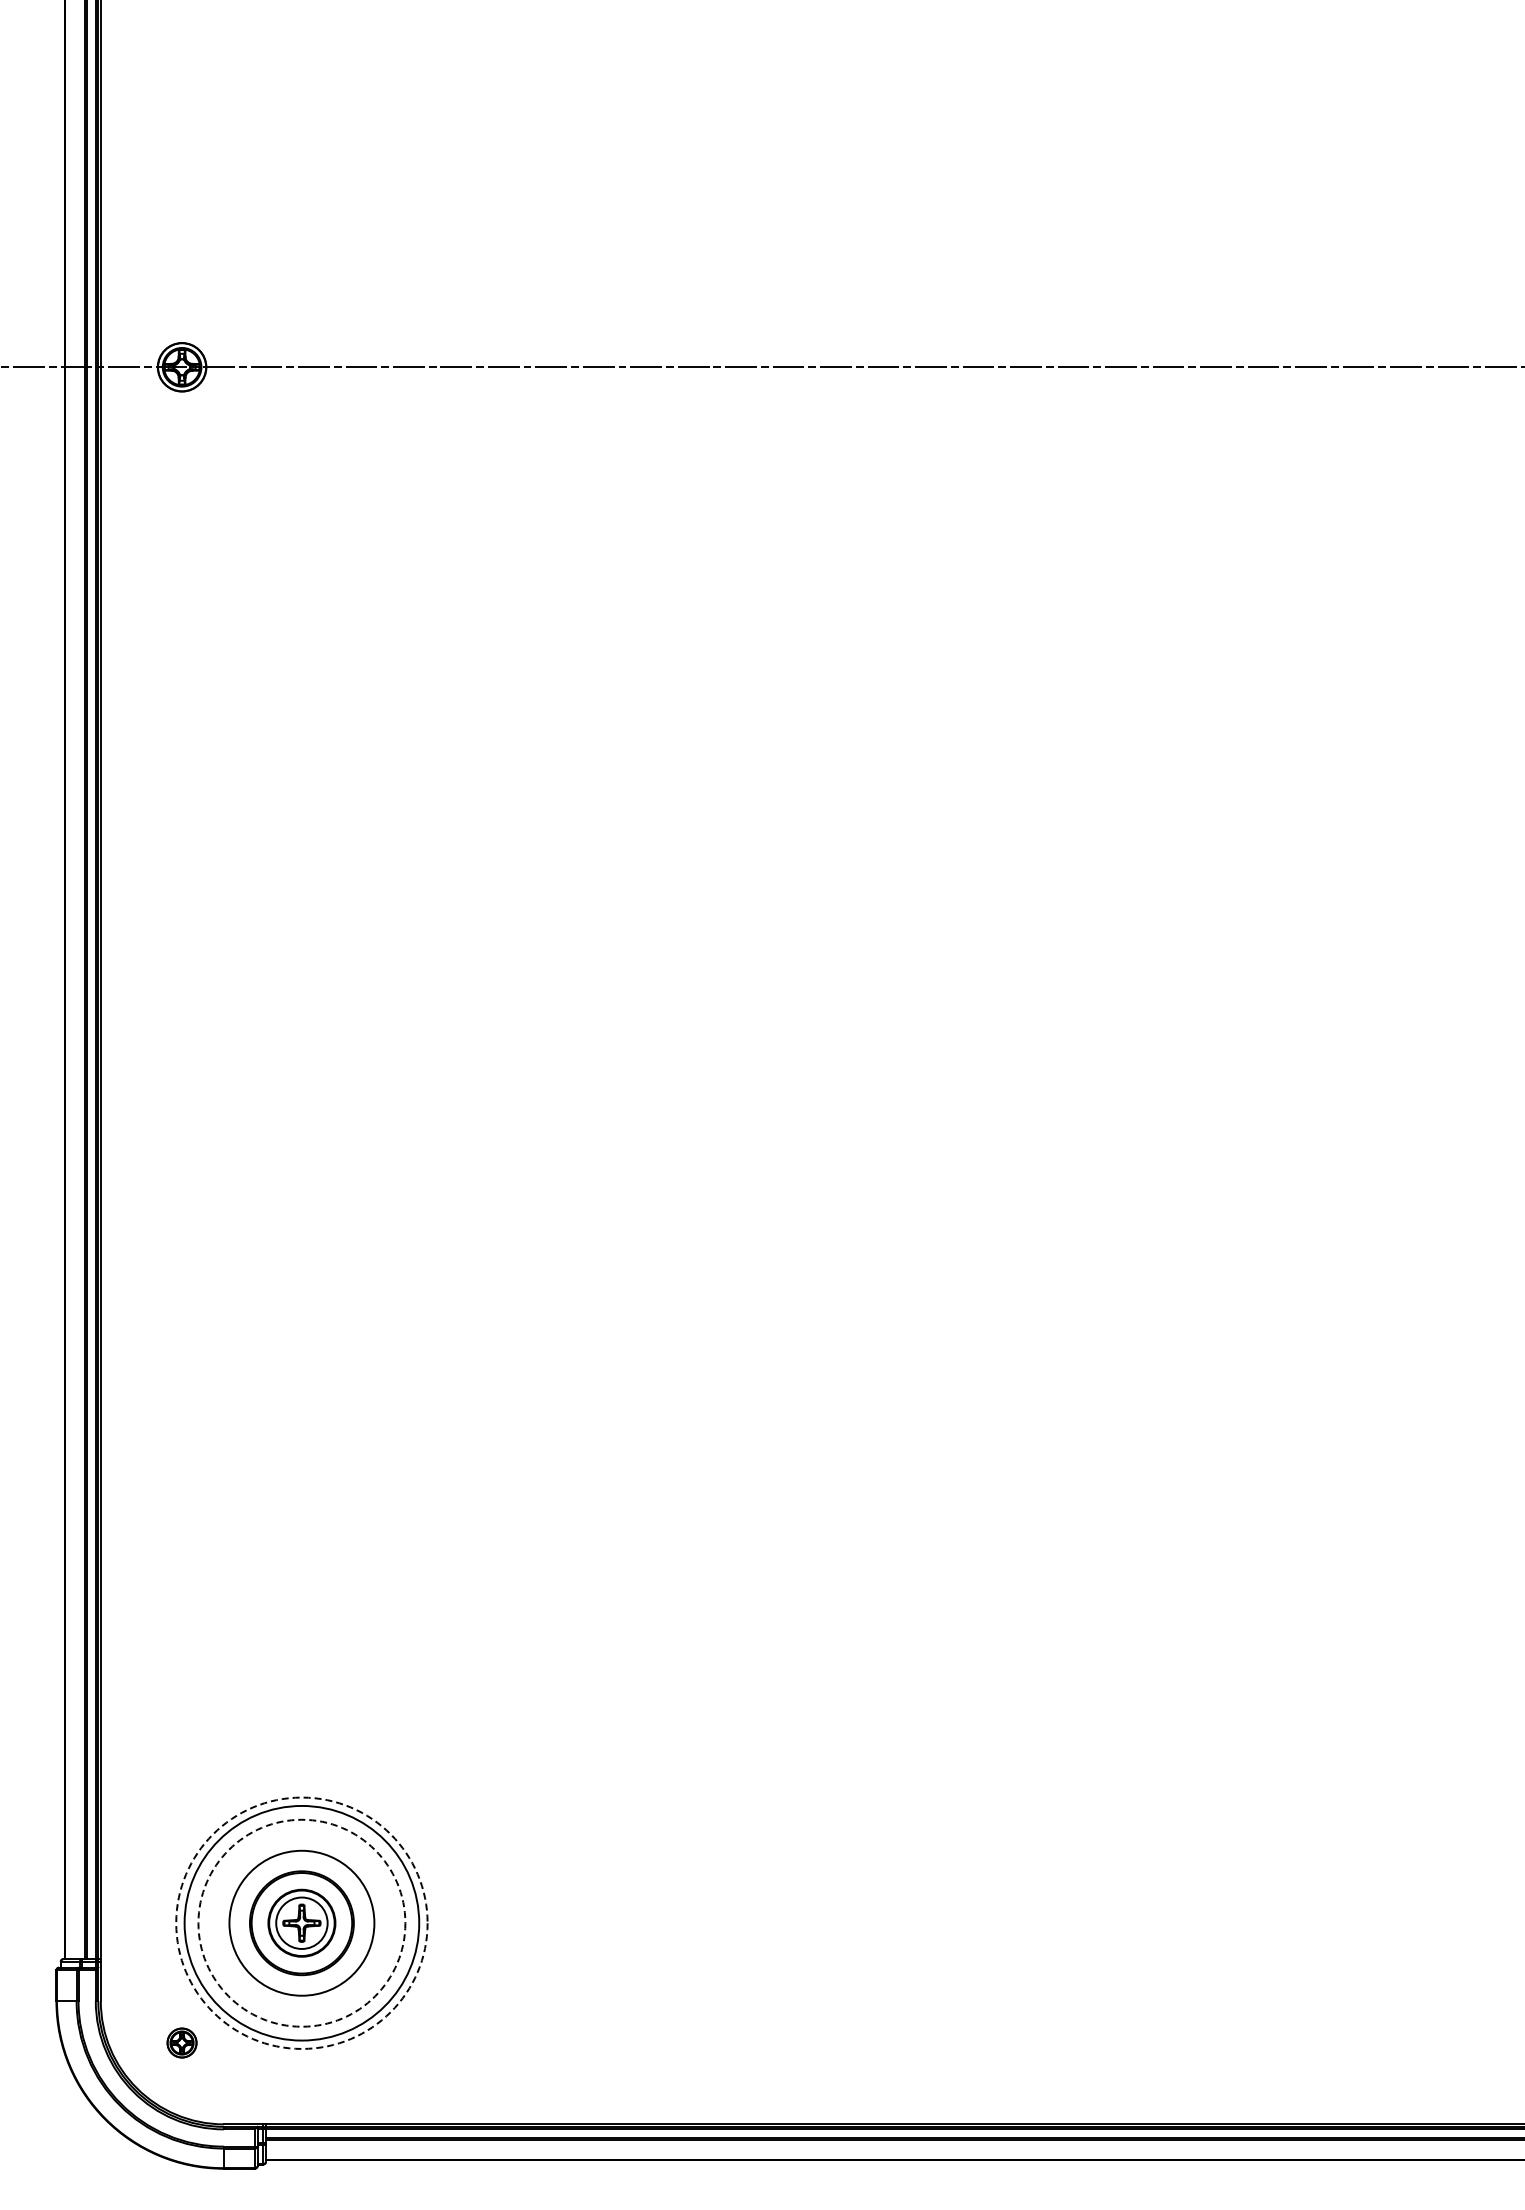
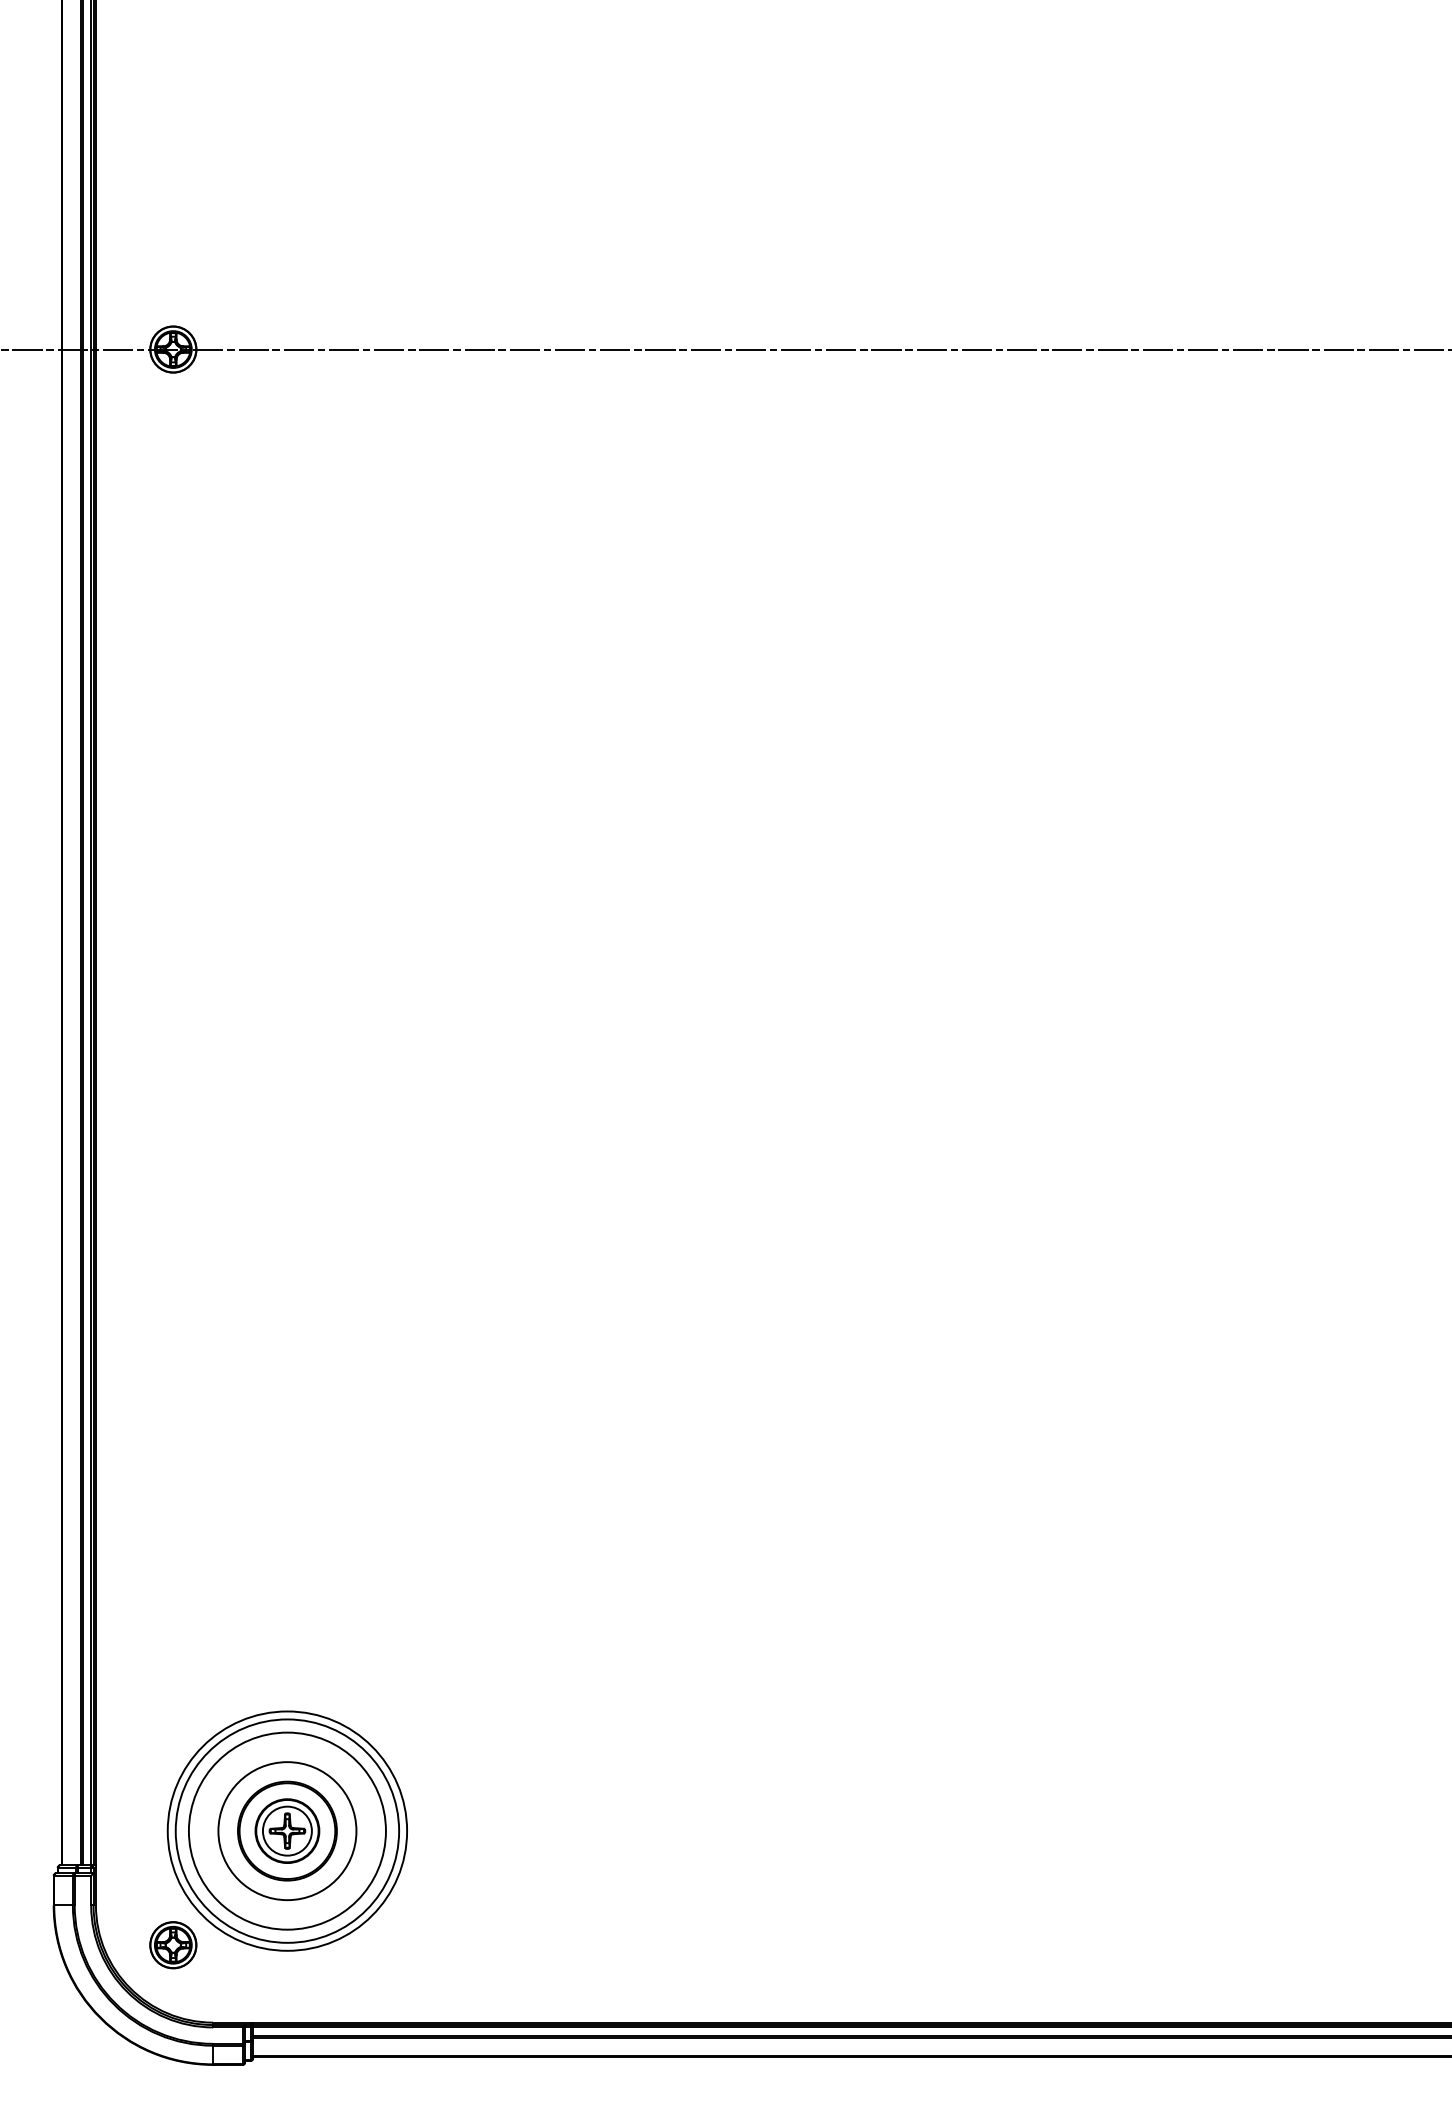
circle: (301, 1922) -> (287, 1830), dashed -> solid
circle: (301, 1922) -> (287, 1830), dashed -> solid
part: (181, 2042) -> (172, 1944), size x1.67

